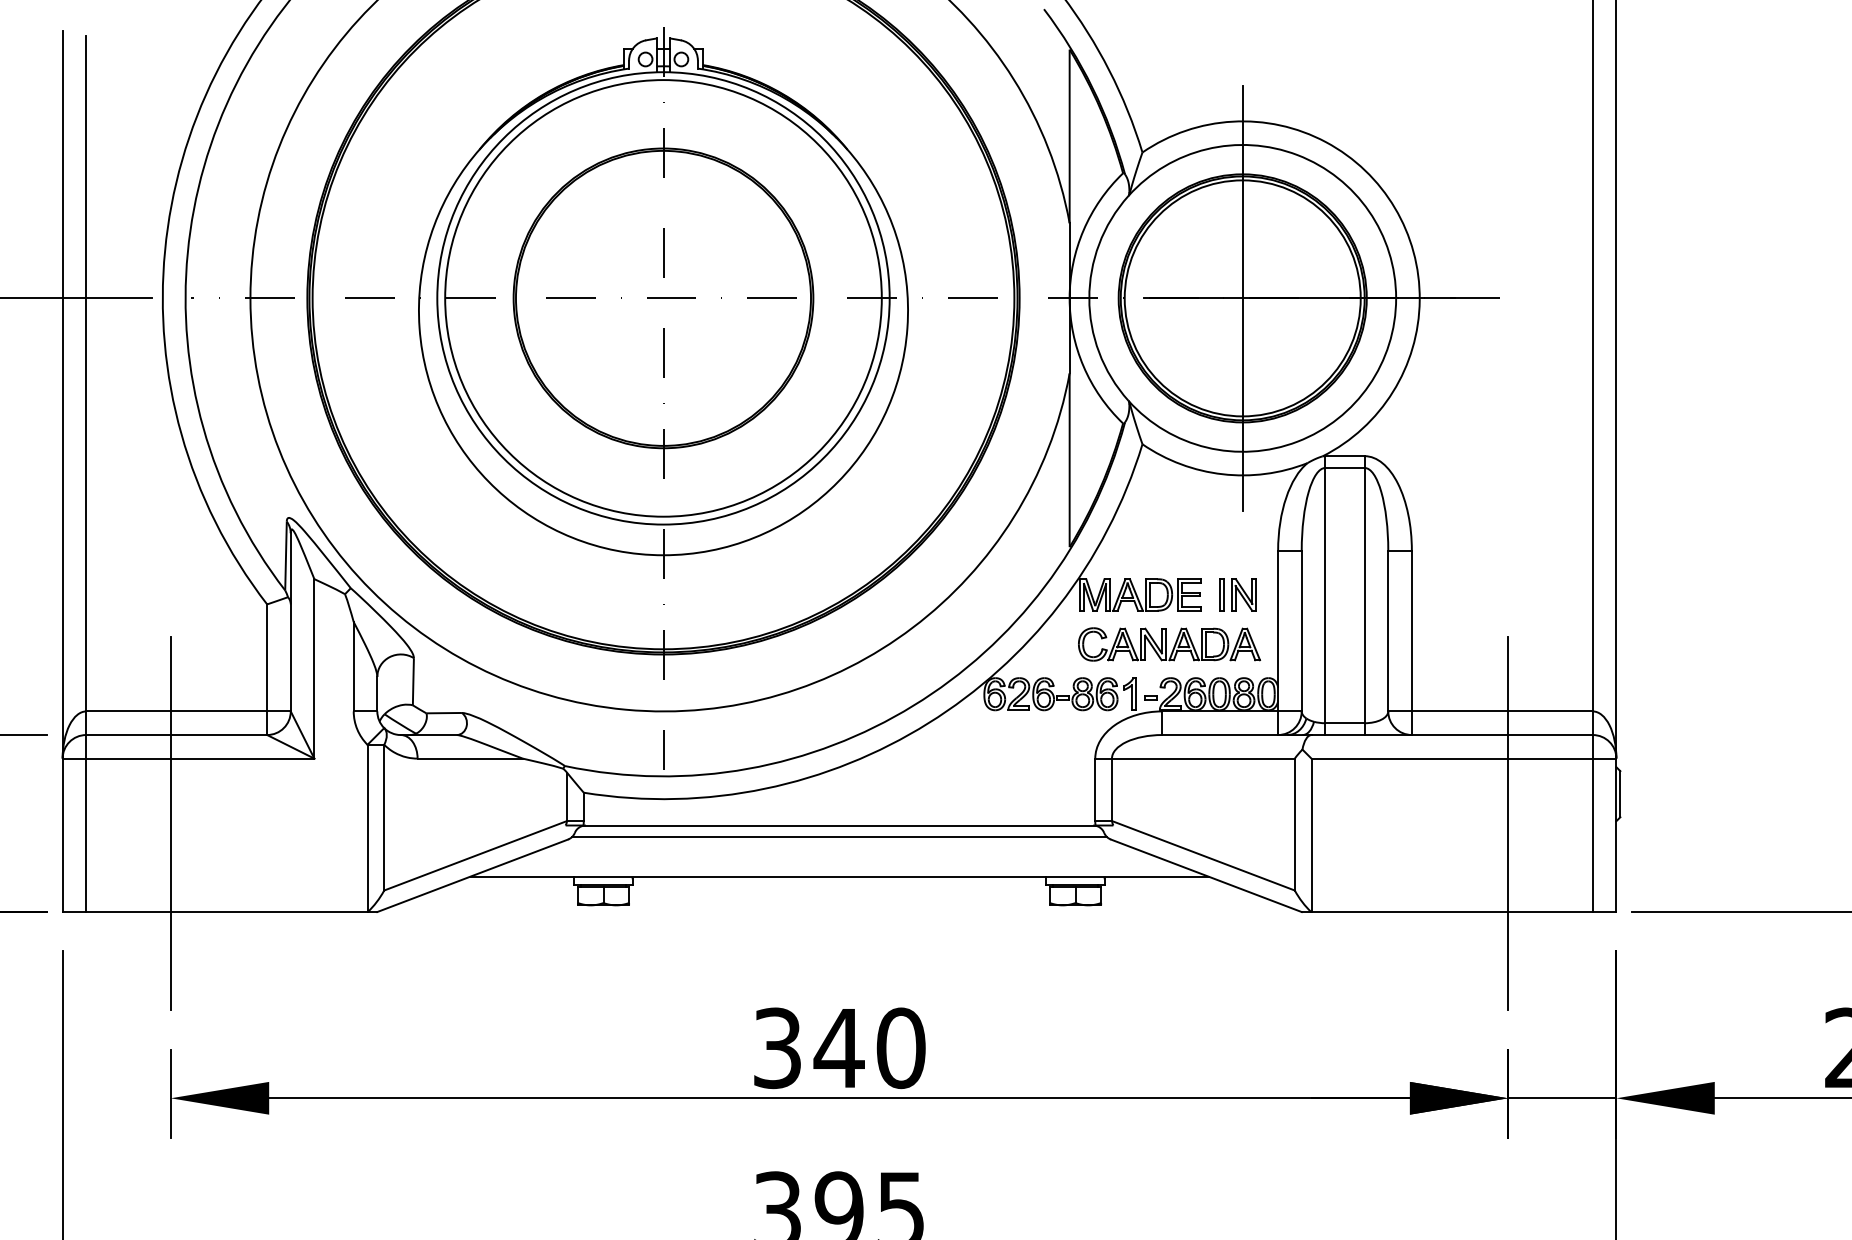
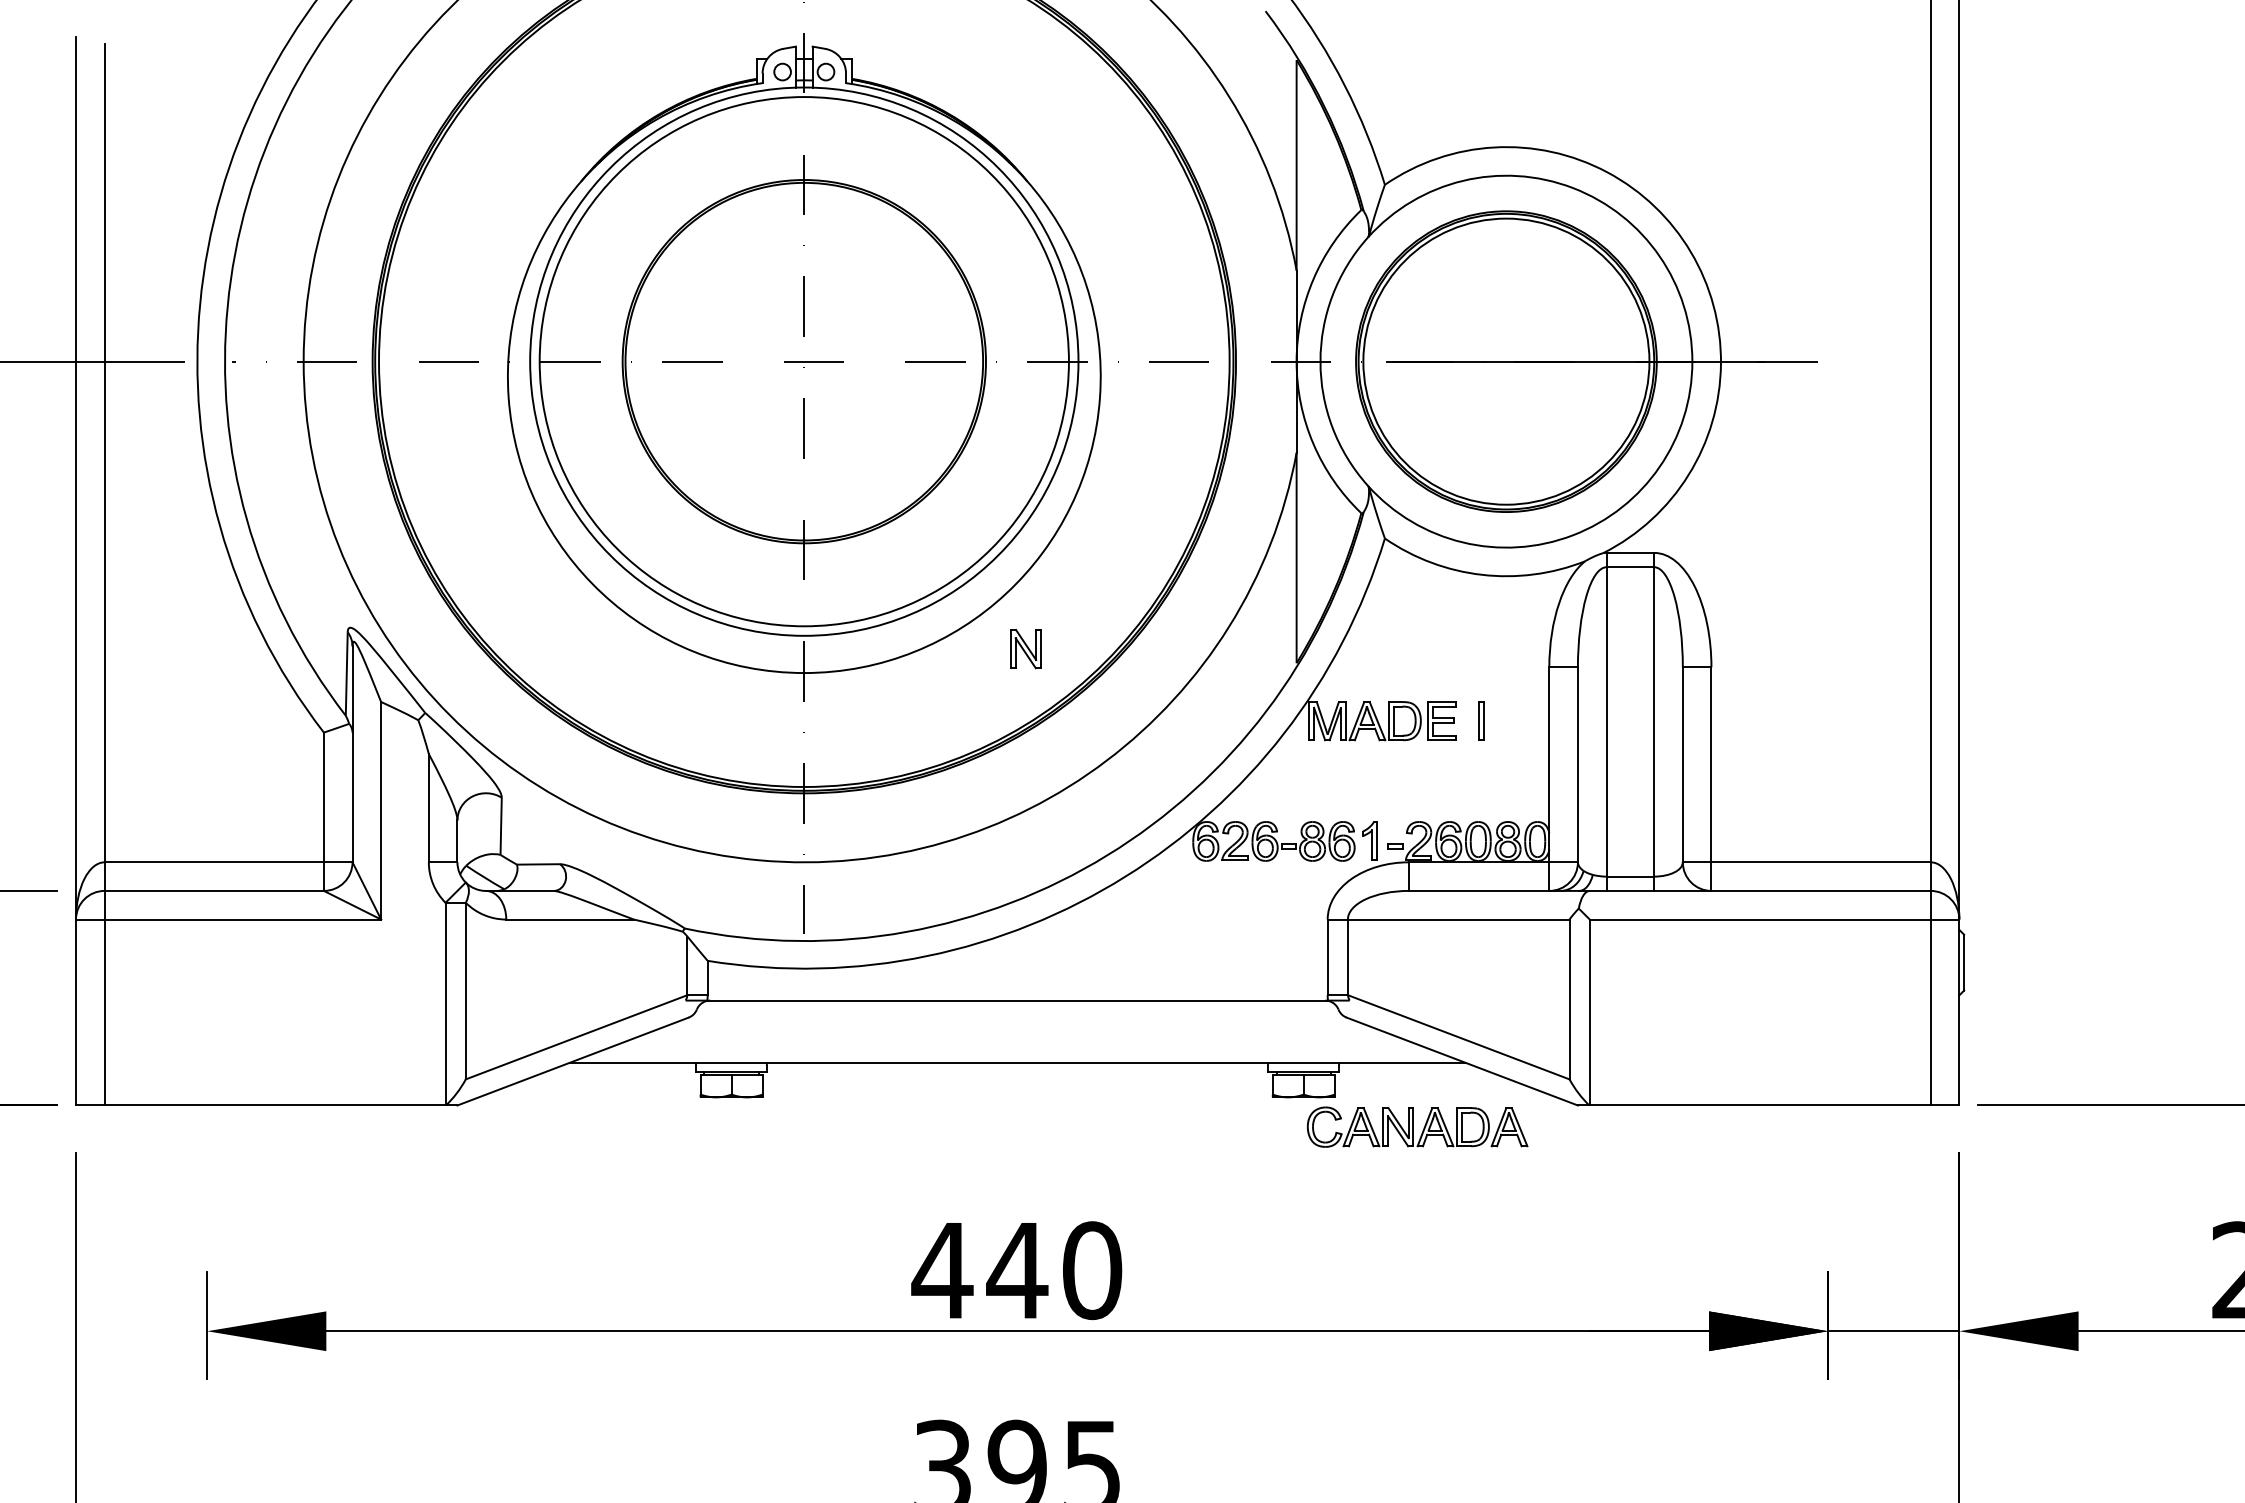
line: (1242, 298) -> (1506, 361), removed
part: (1243, 595) -> (1025, 649), moved
part: (1169, 643) -> (1417, 1126), moved
line: (171, 822) -> (207, 997), removed
line: (1508, 822) -> (1828, 997), removed
line: (839, 836) -> (1017, 1014), removed
text: (777, 1048) -> (942, 1270), 340 -> 440

